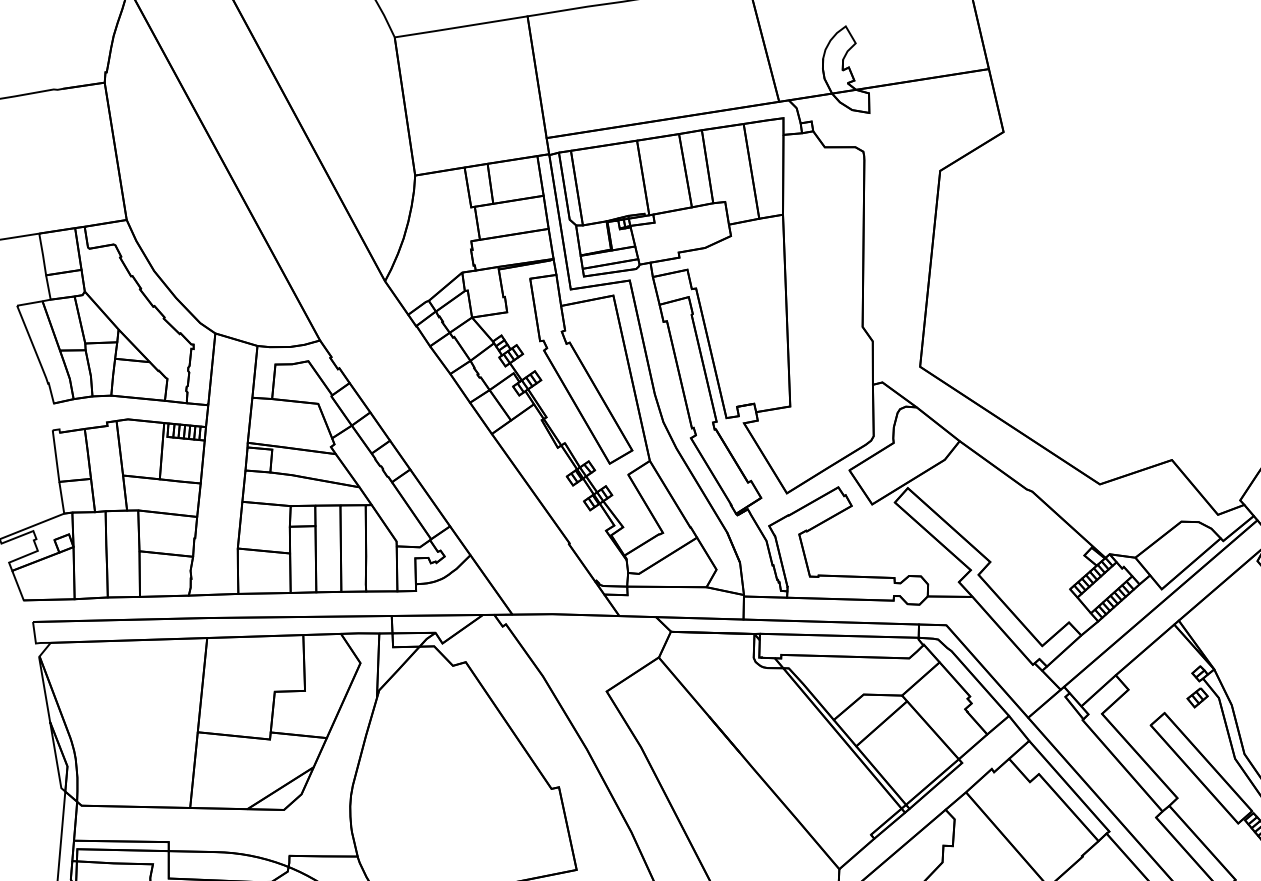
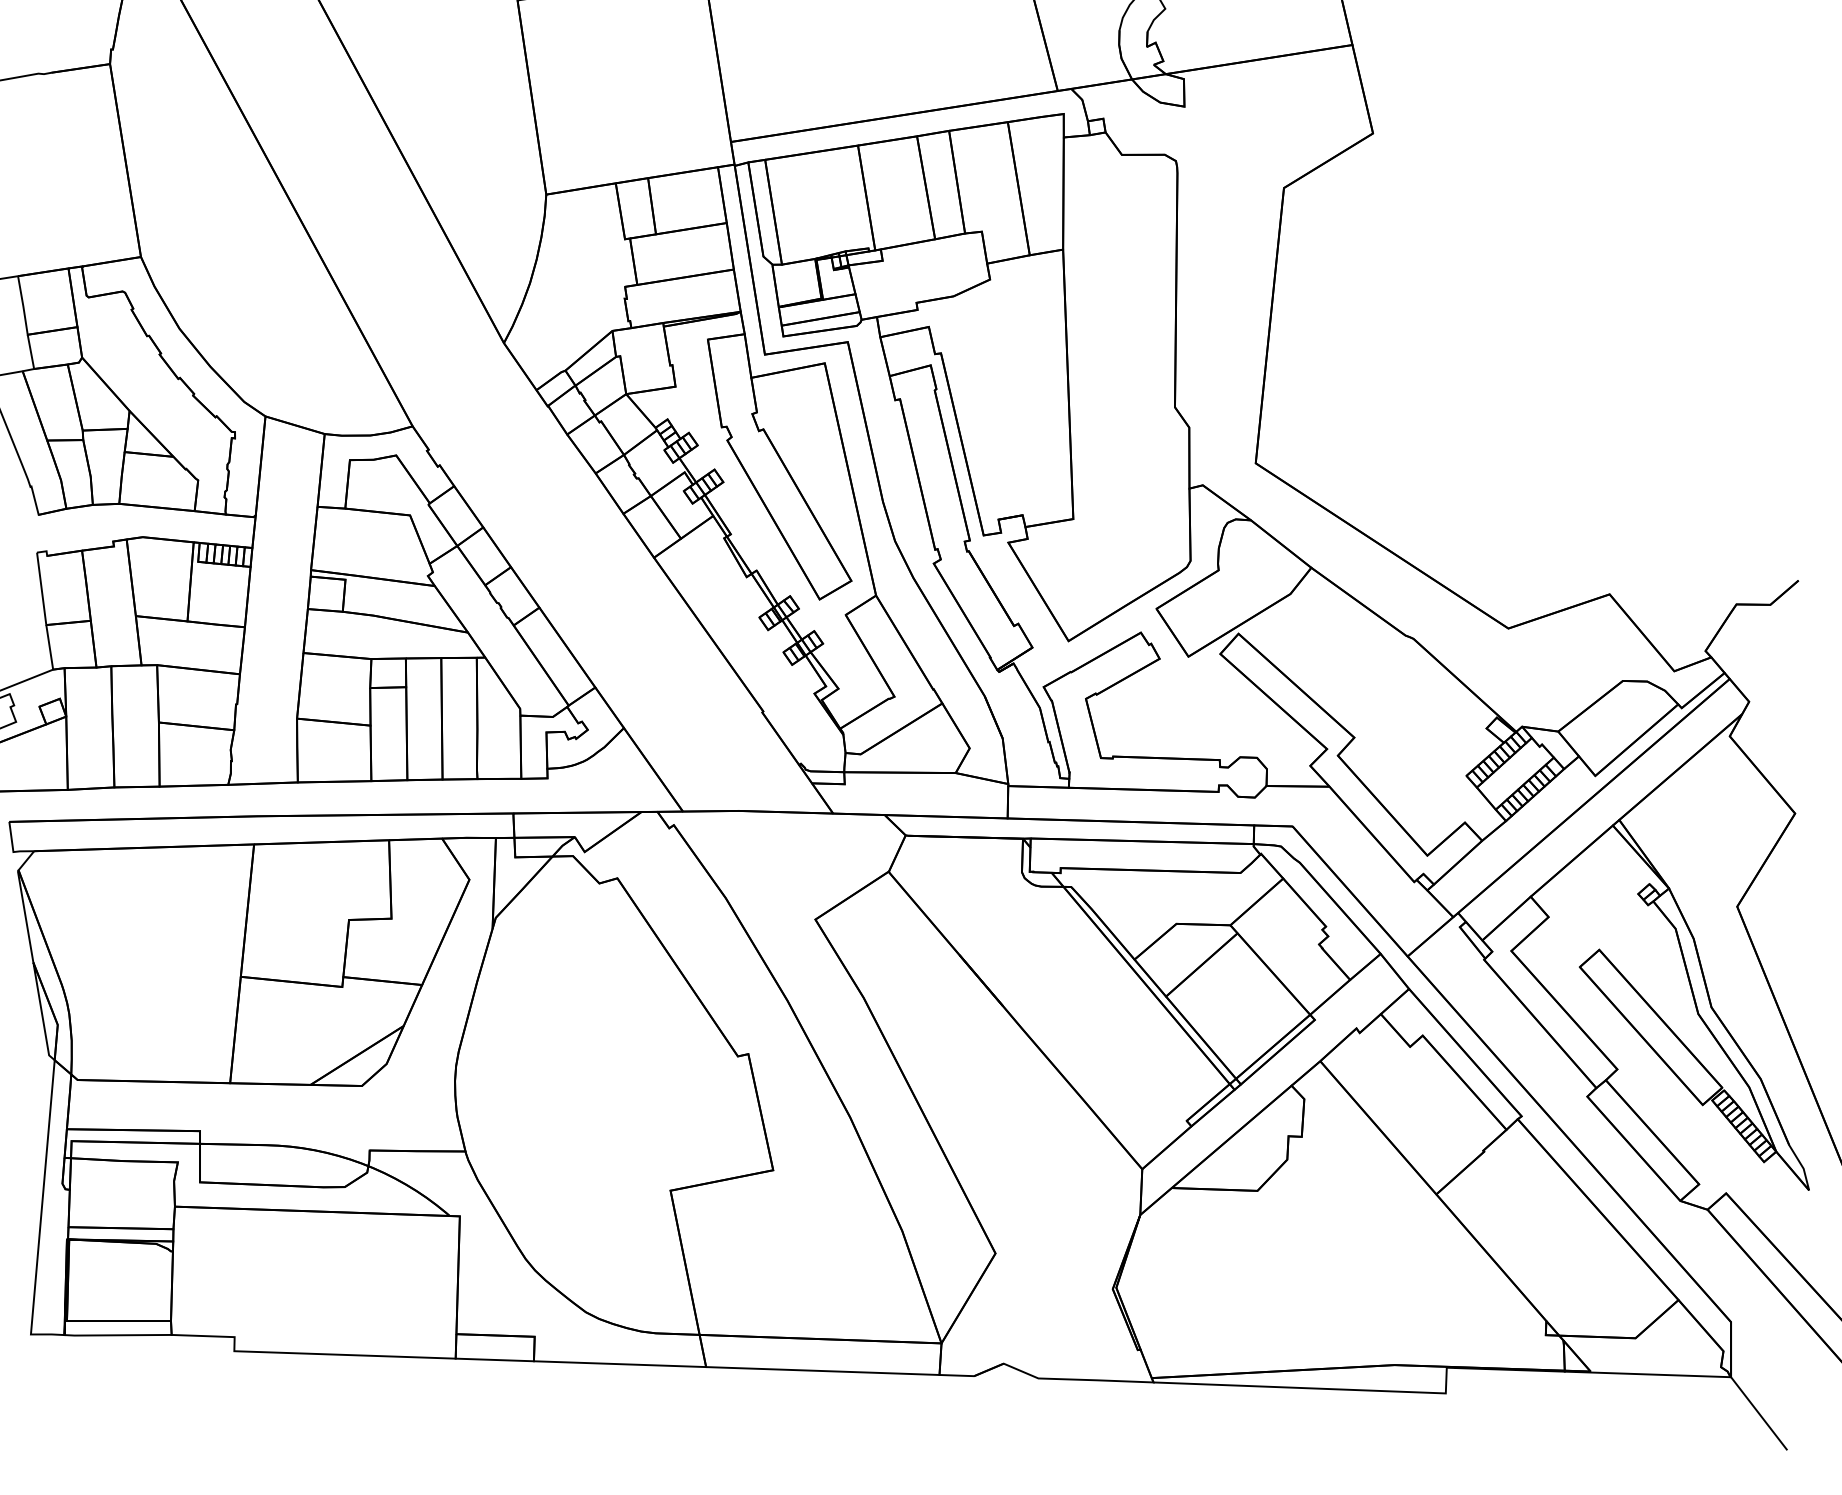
part: (1197, 697) -> (1645, 928), removed

